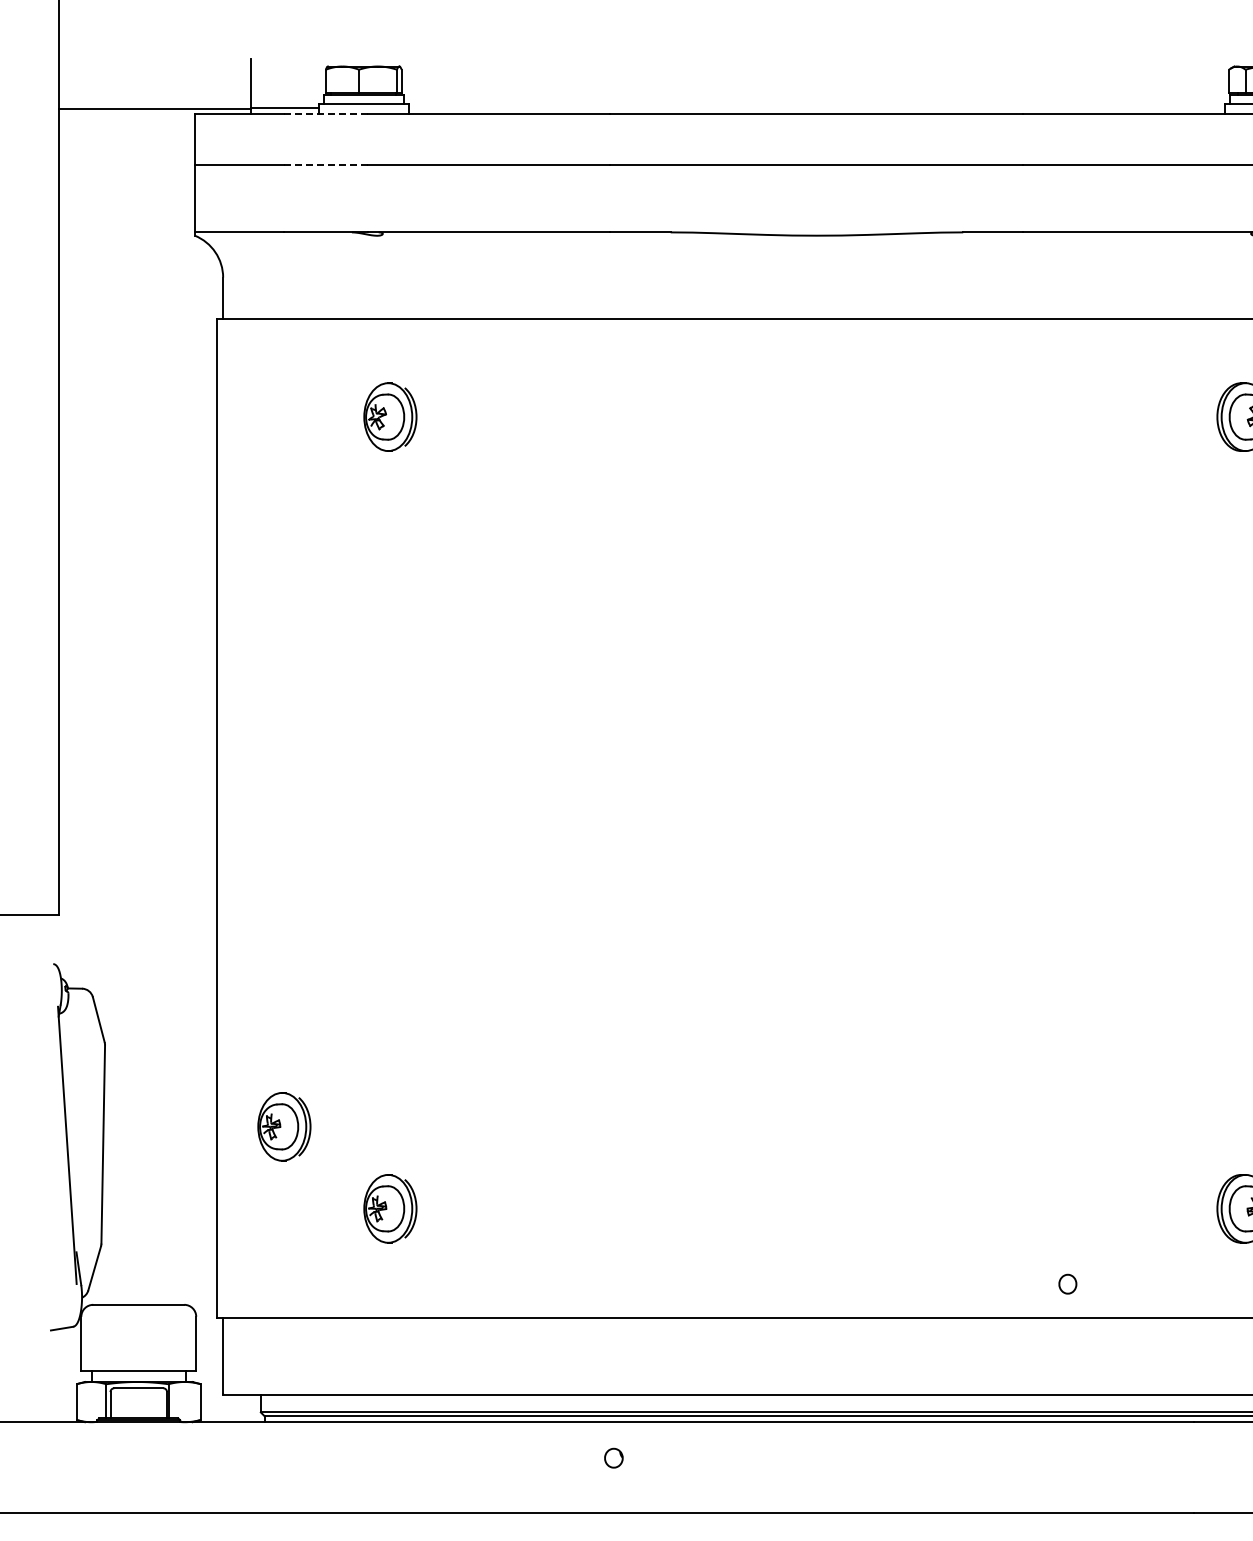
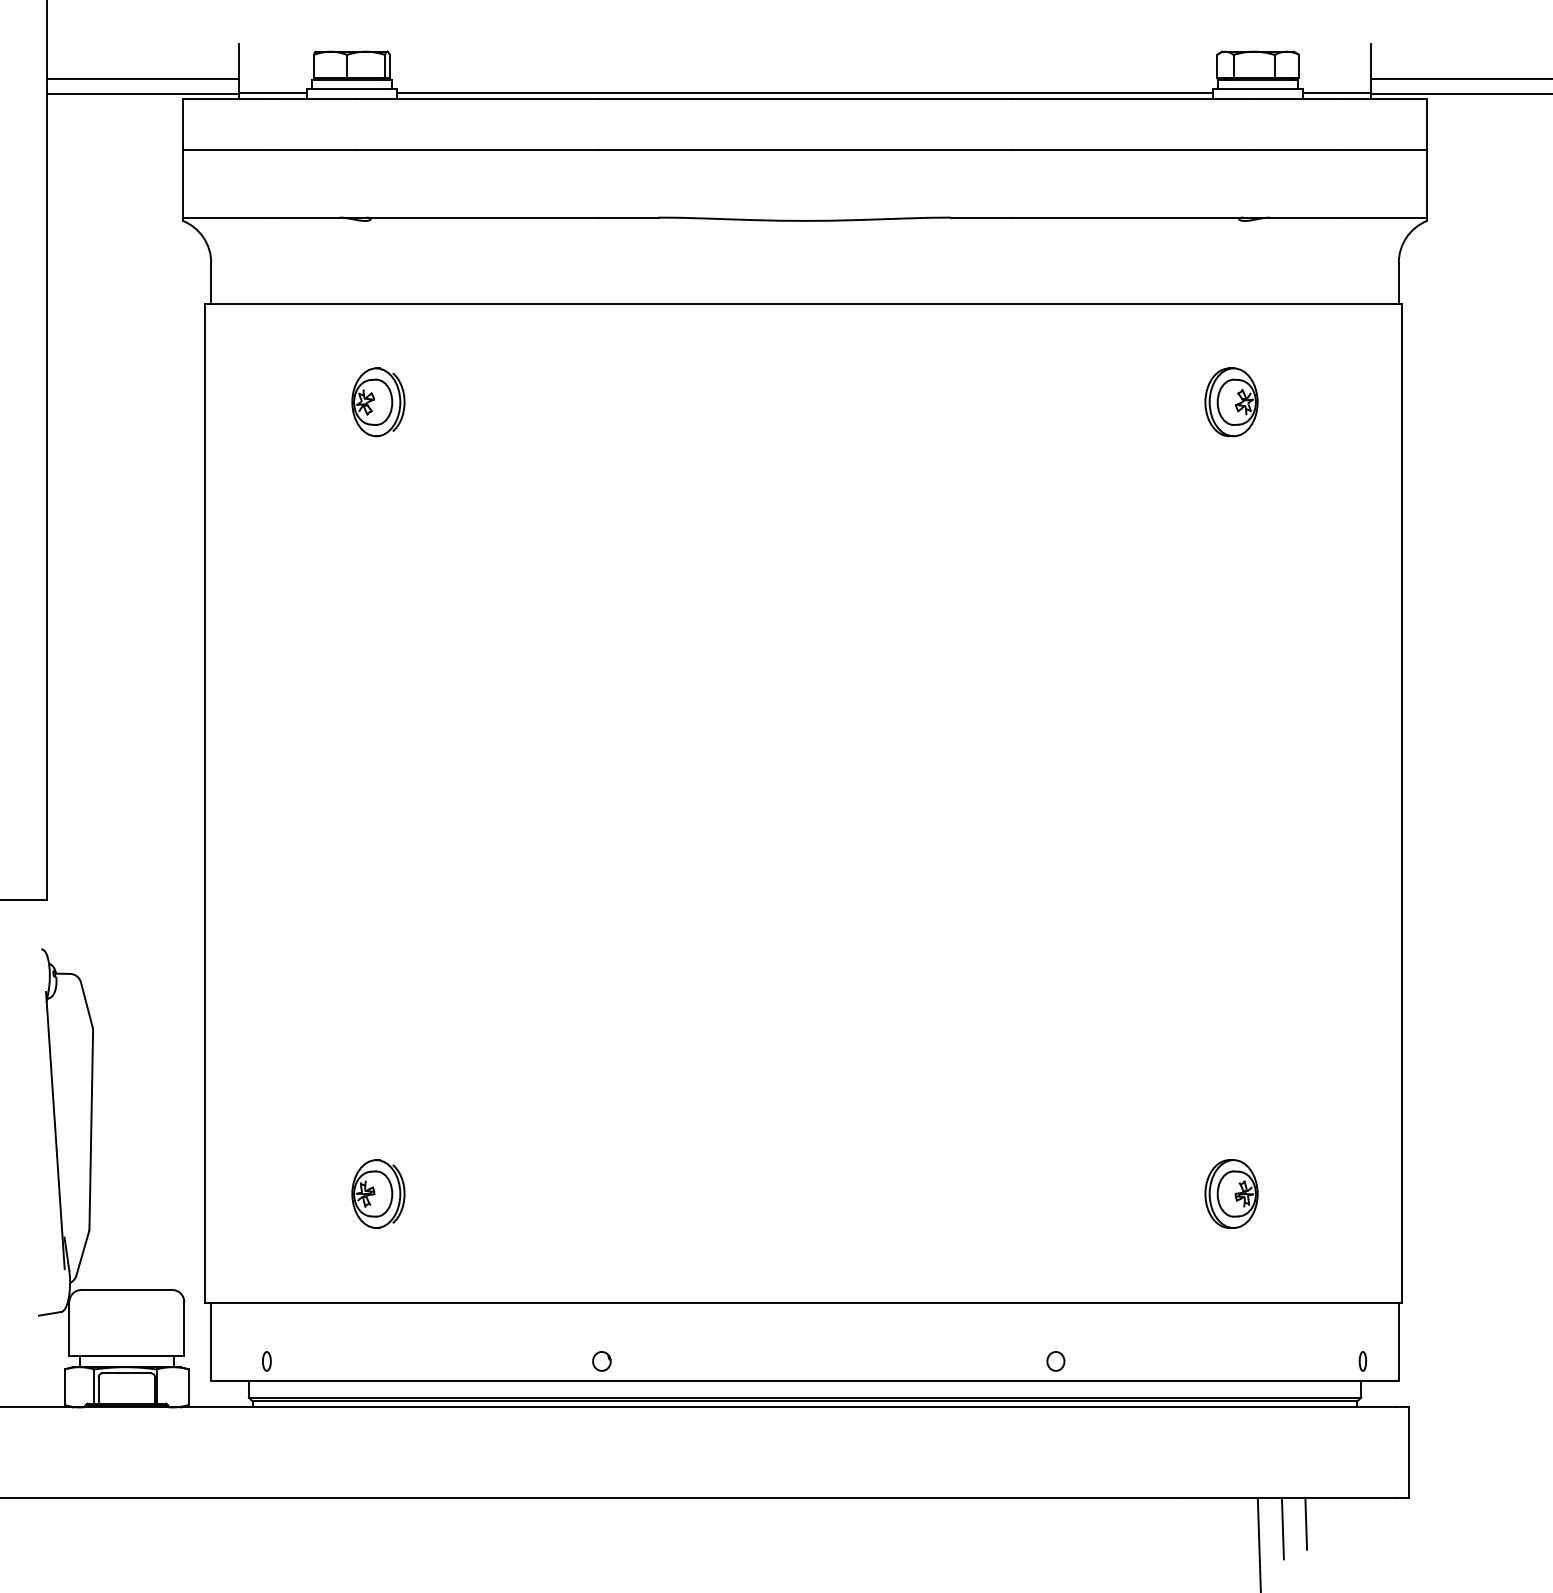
line: (155, 94) -> (143, 79), added
line: (816, 107) -> (804, 92), added
line: (325, 113) -> (313, 98), dashed -> solid
line: (325, 164) -> (313, 149), dashed -> solid
part: (284, 1126) -> (272, 1111), removed
part: (1067, 1284) -> (1055, 1361), moved
part: (278, 1376) -> (266, 1361), added
part: (613, 1458) -> (601, 1361), moved

